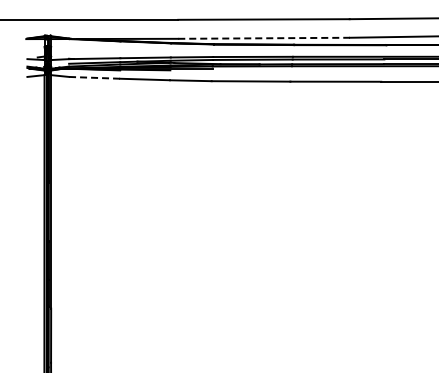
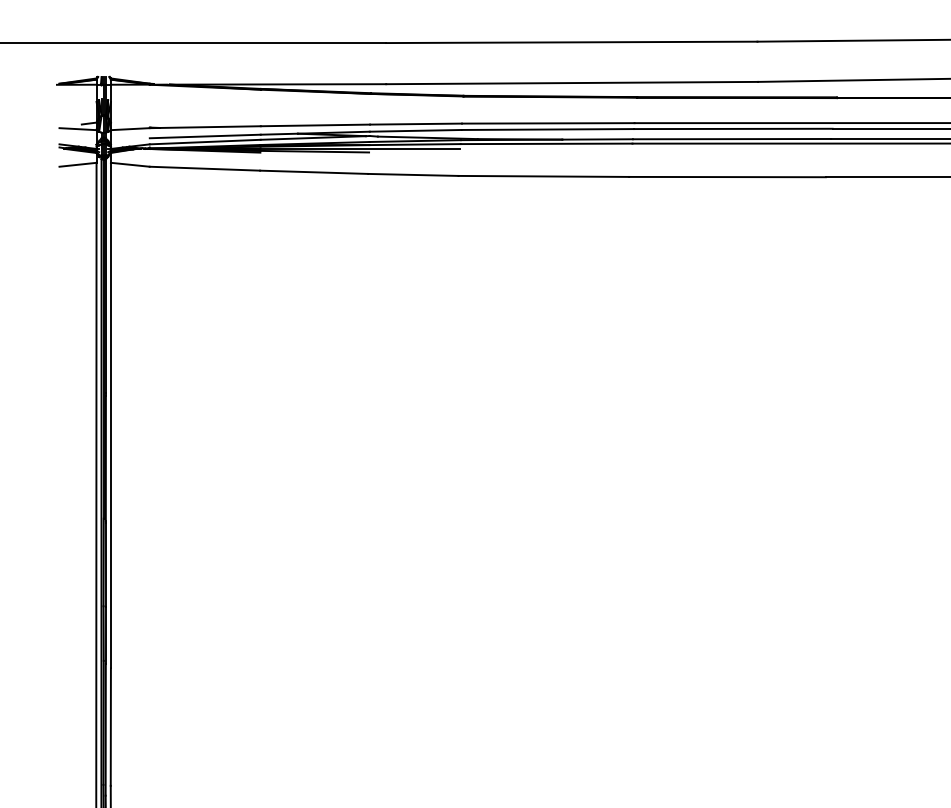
line: (264, 38) -> (572, 83), dashed -> solid
line: (94, 77) -> (204, 167), dashed -> solid

